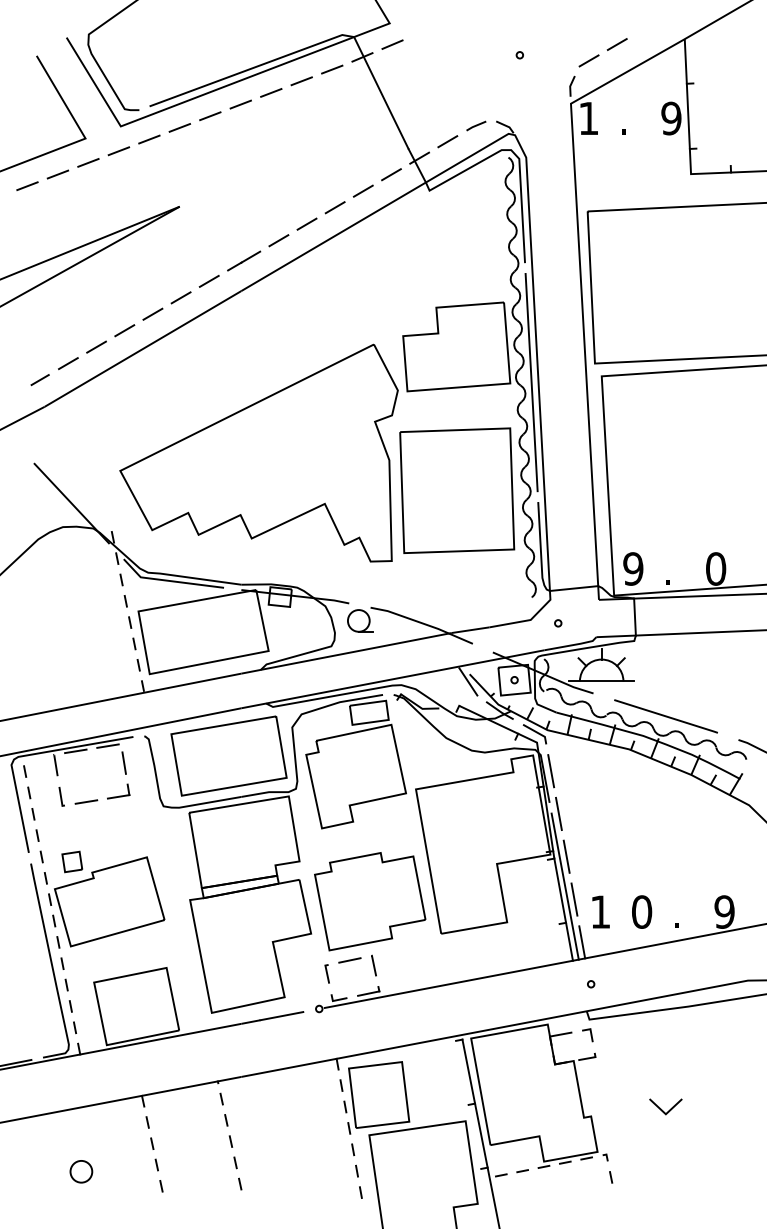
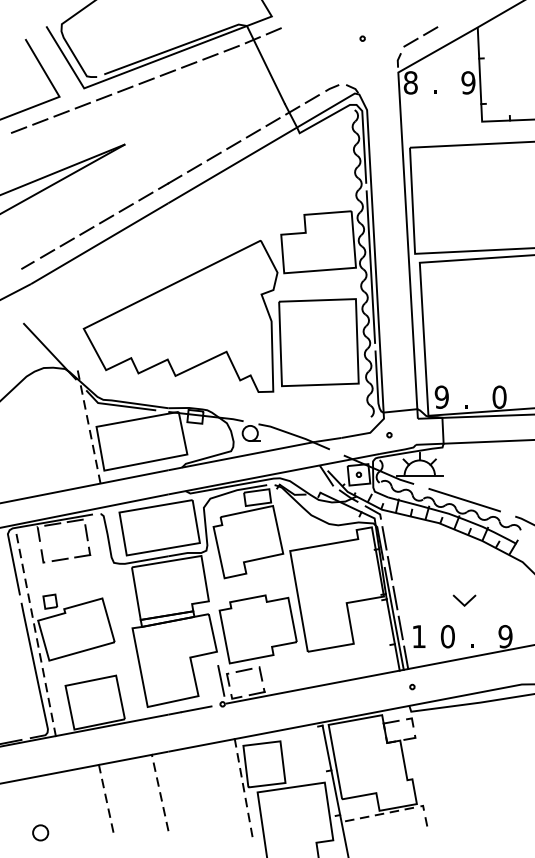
text: (588, 118) -> (410, 82), 1 -> 8
line: (317, 974) -> (221, 680), added
line: (662, 1109) -> (462, 602), moved
circle: (81, 1171) -> (40, 832), moved

